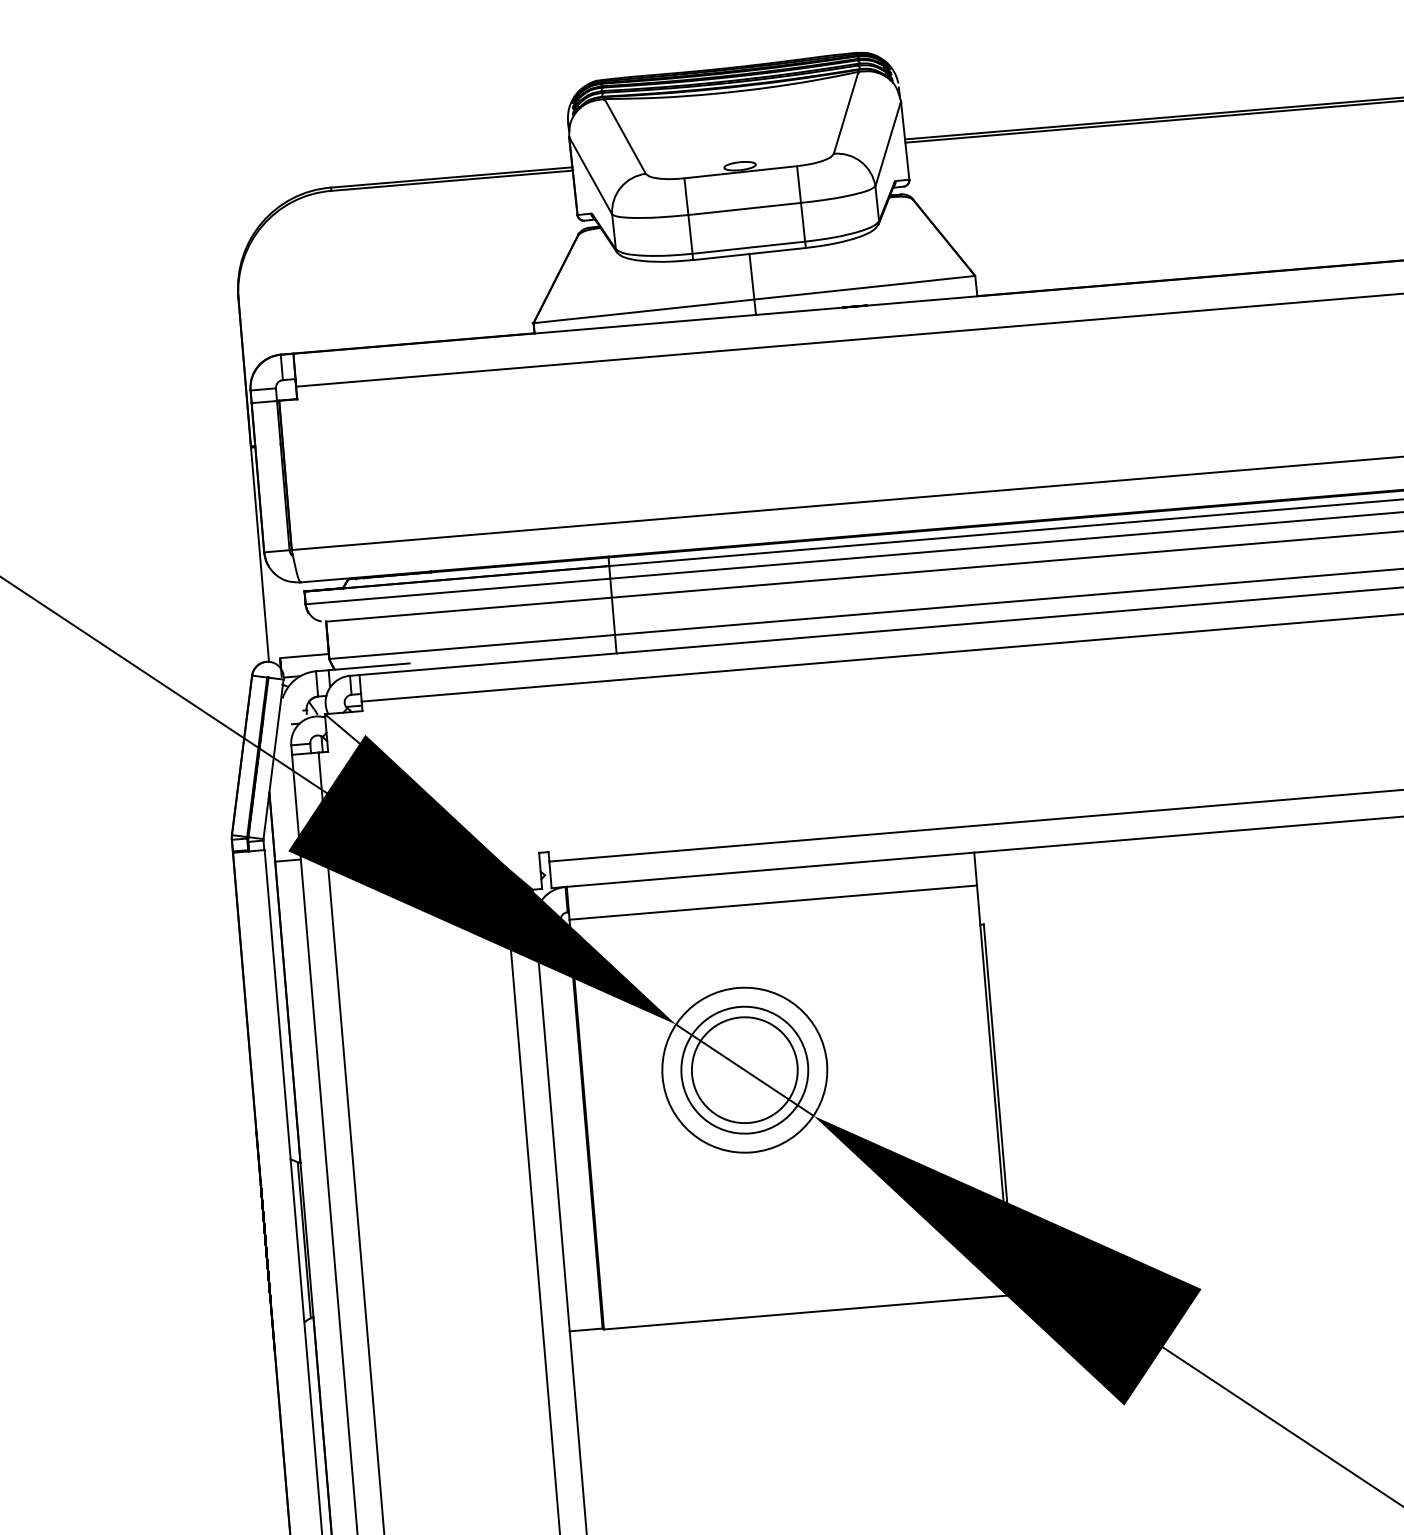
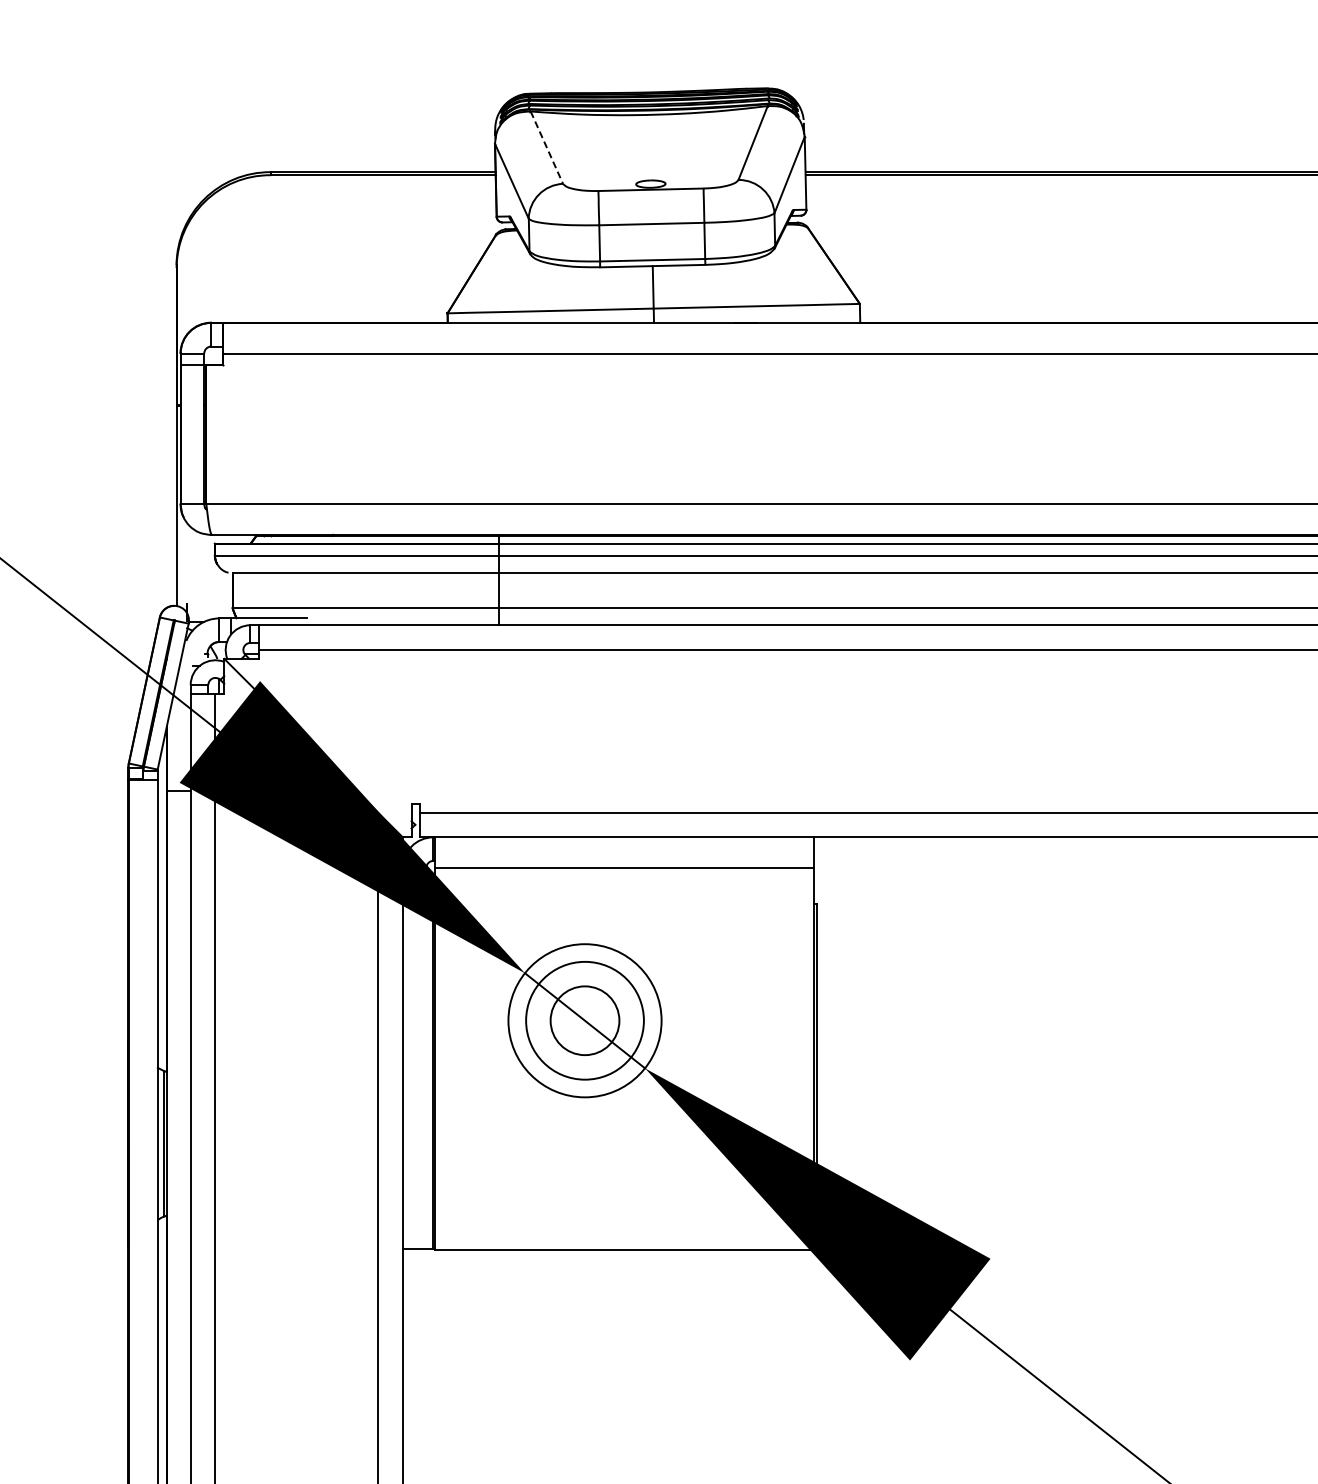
line: (624, 136) -> (546, 147), solid -> dashed
line: (304, 656) -> (209, 603), removed
circle: (744, 1069) -> (584, 1020), size x0.7

